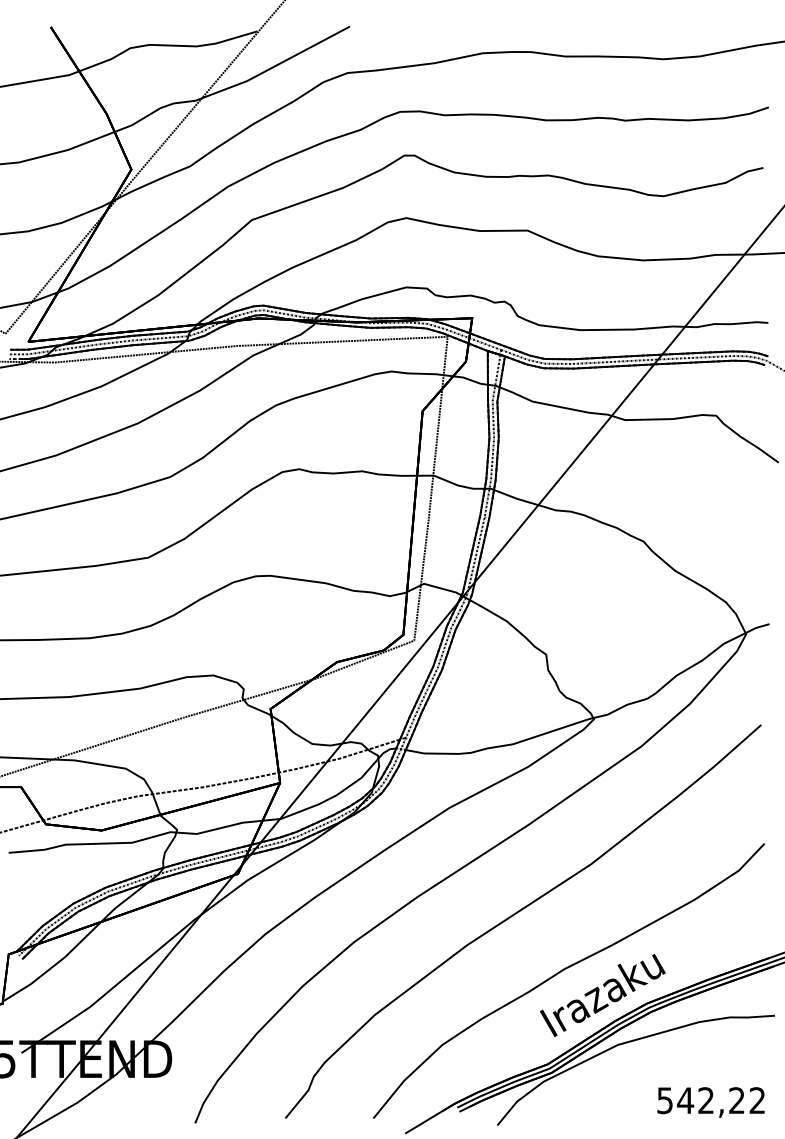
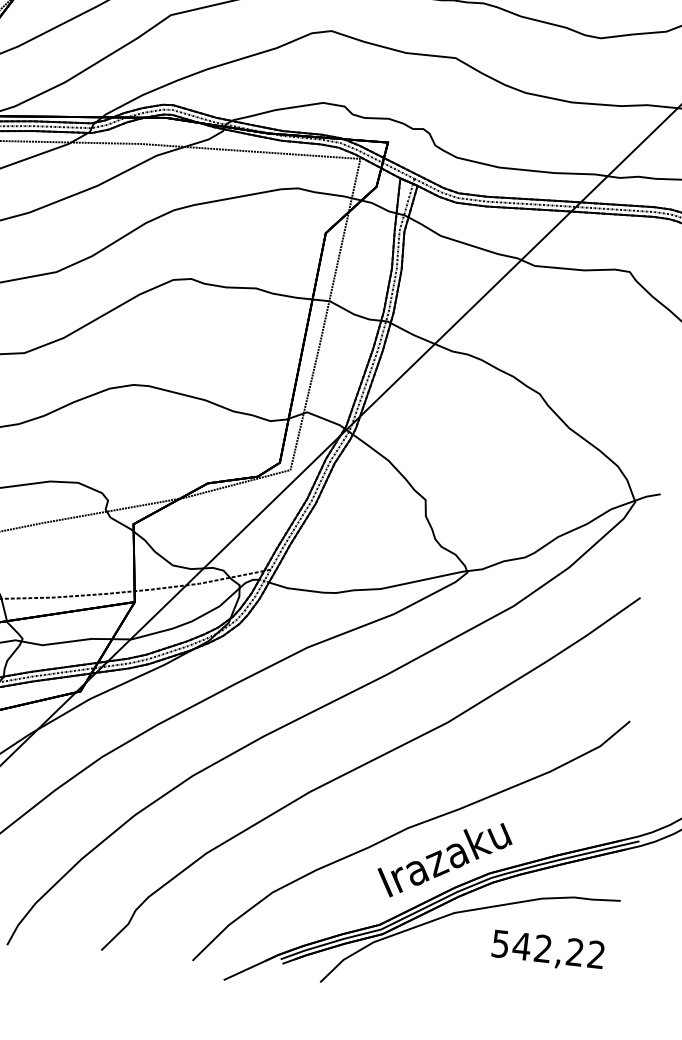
text: (710, 1102) -> (547, 951), moved

